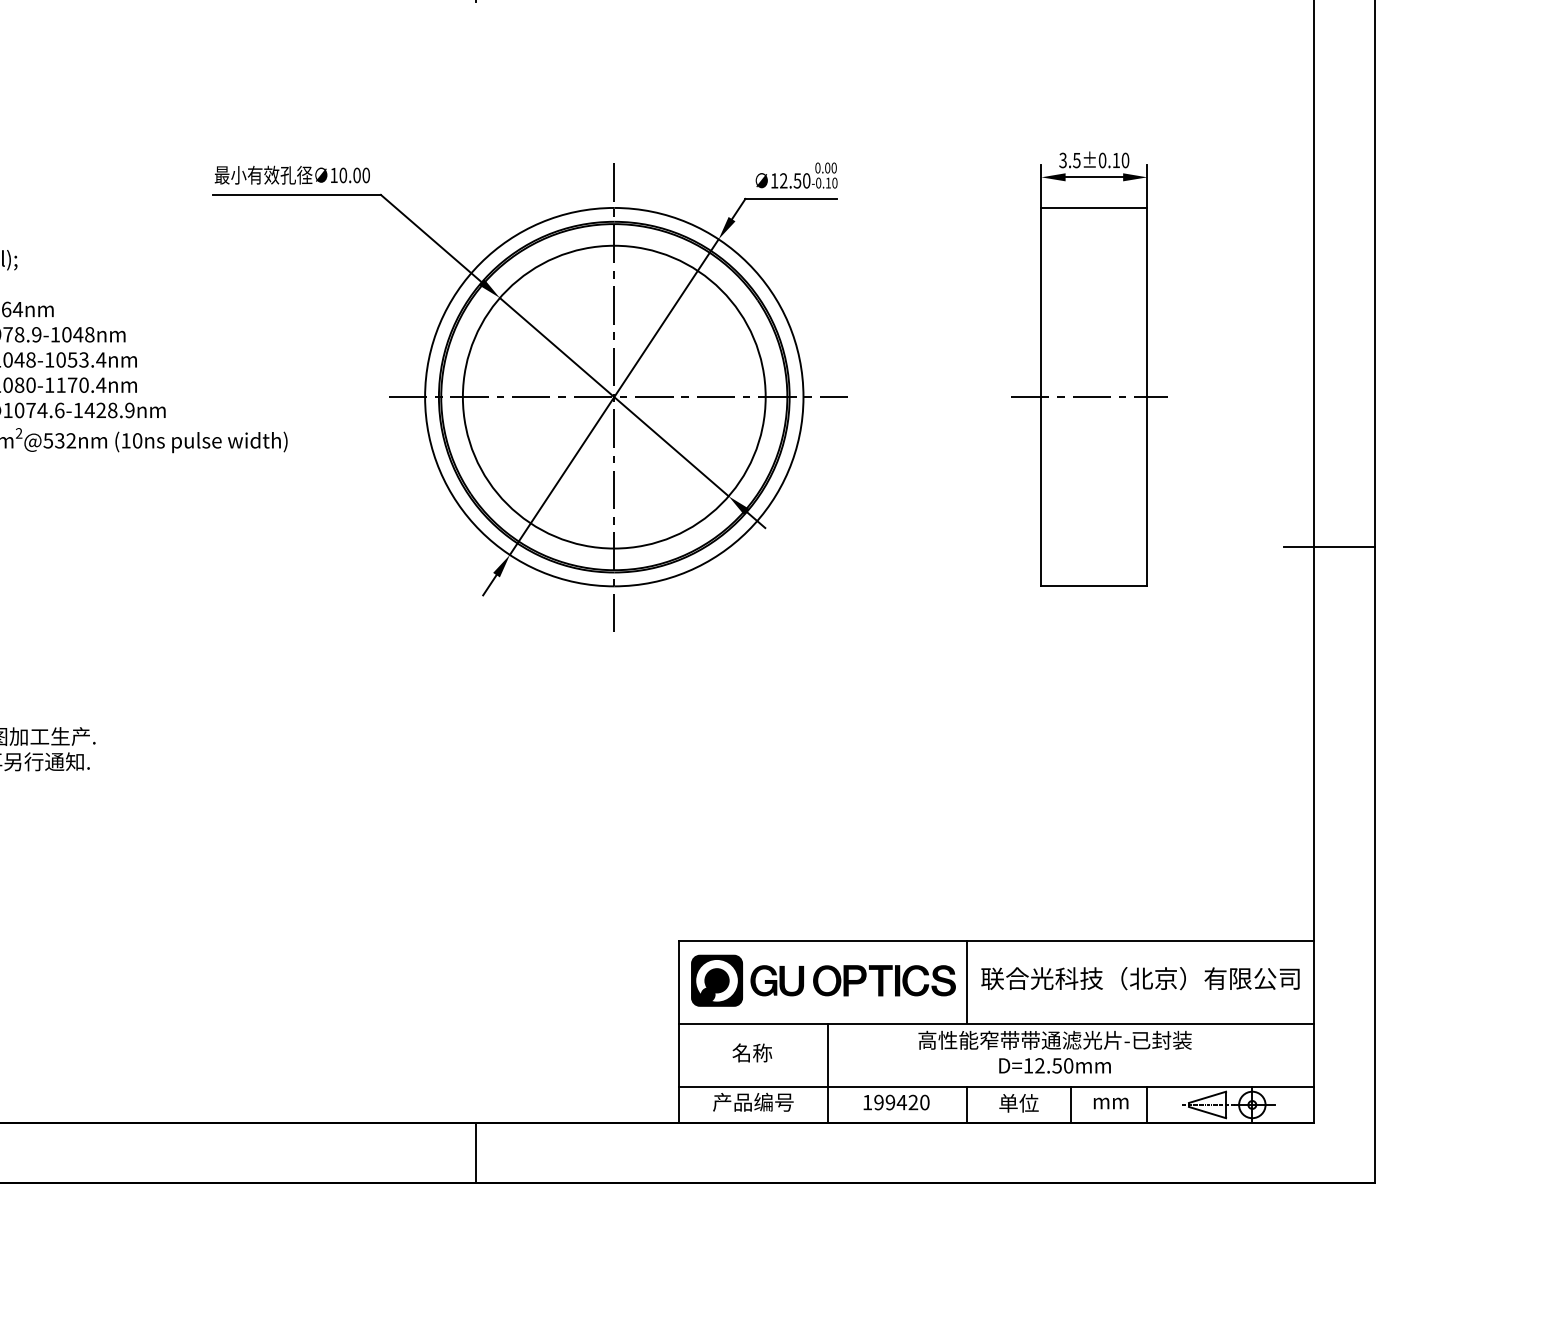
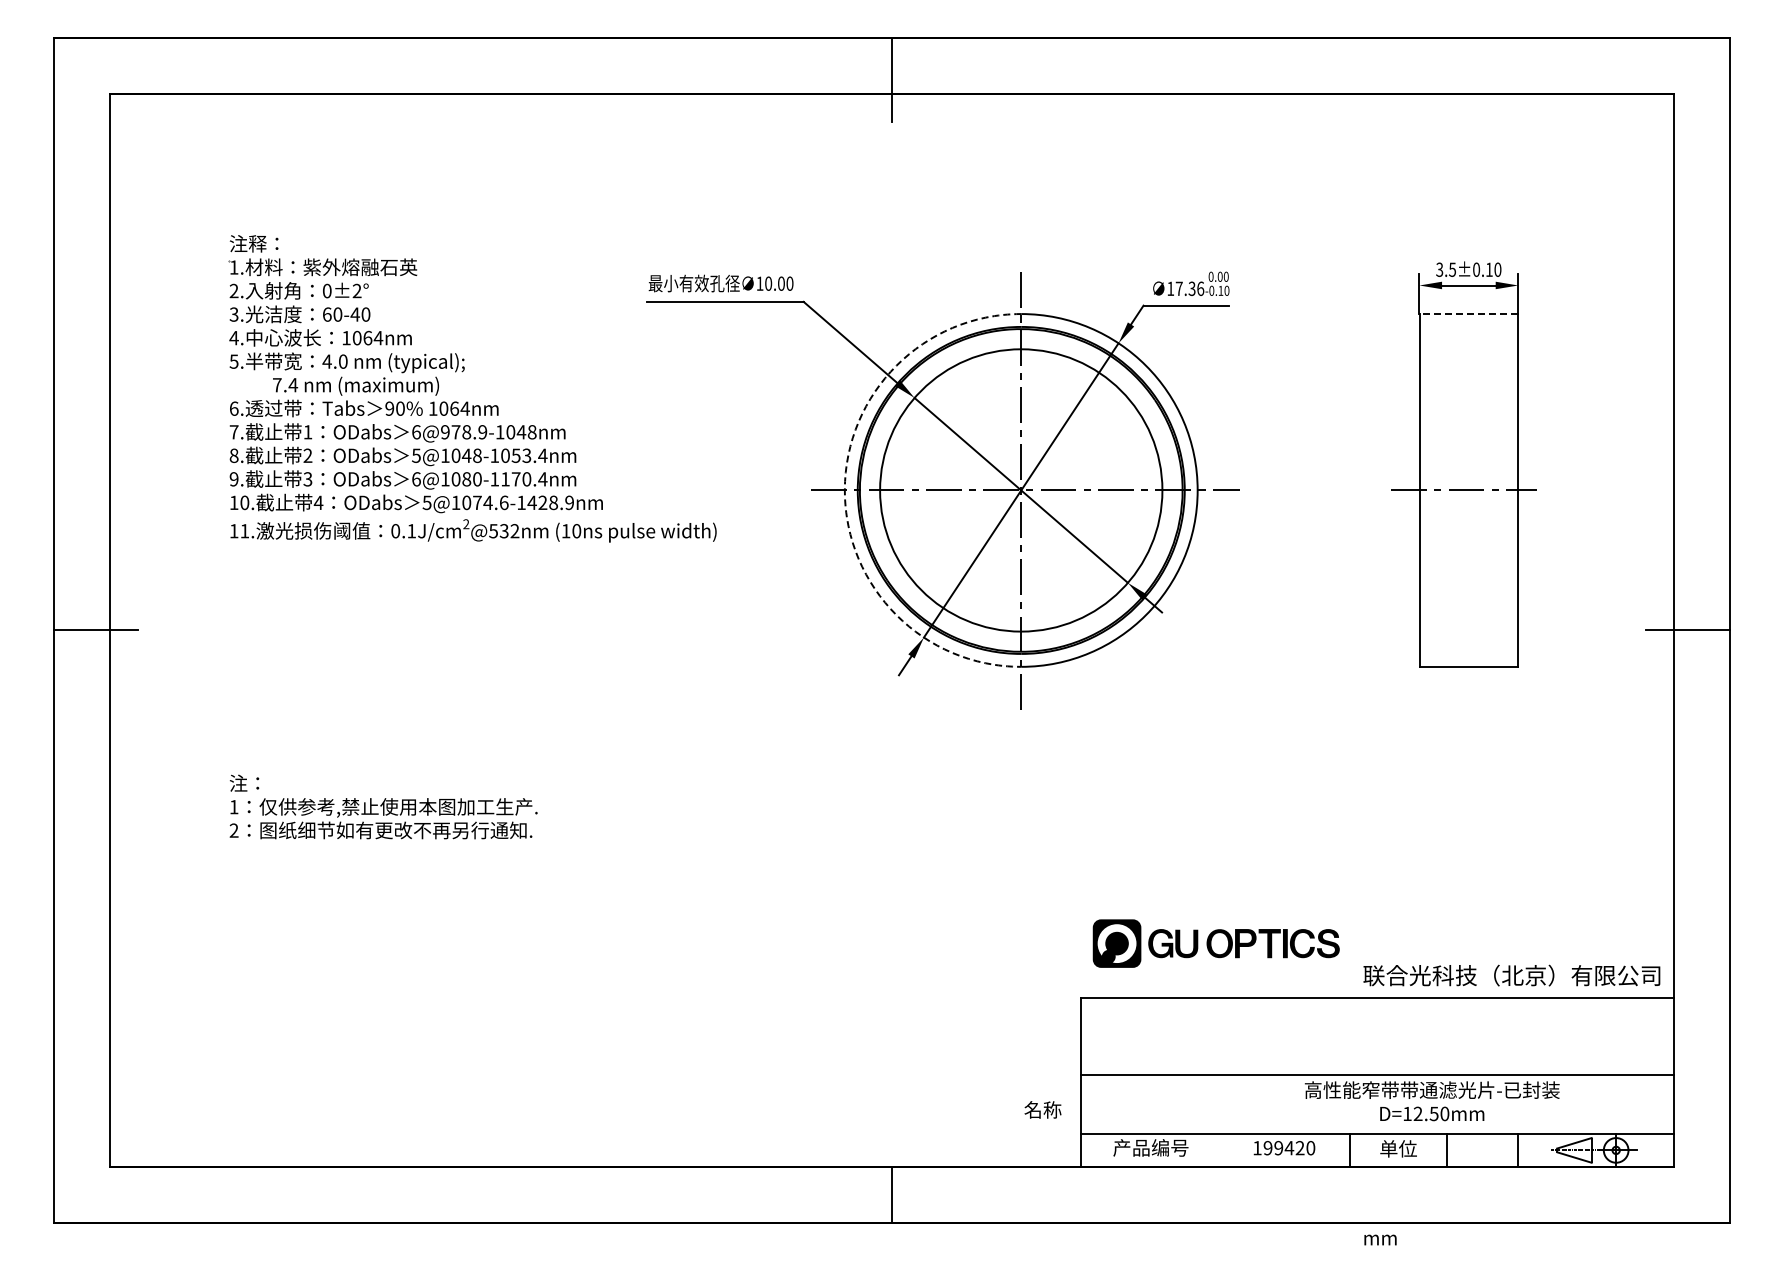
text: (794, 180) -> (1189, 288), 12.50 -> 17.36
line: (1093, 208) -> (1468, 314), solid -> dashed
arc: (424, 397) -> (844, 490), solid -> dashed
text: (1140, 978) -> (1511, 975), moved
part: (822, 980) -> (1215, 943), moved
line: (967, 981) -> (1350, 1035), removed
text: (751, 1052) -> (1042, 1109), moved
line: (827, 1072) -> (1220, 1120), removed
text: (1111, 1102) -> (1380, 1239), moved

